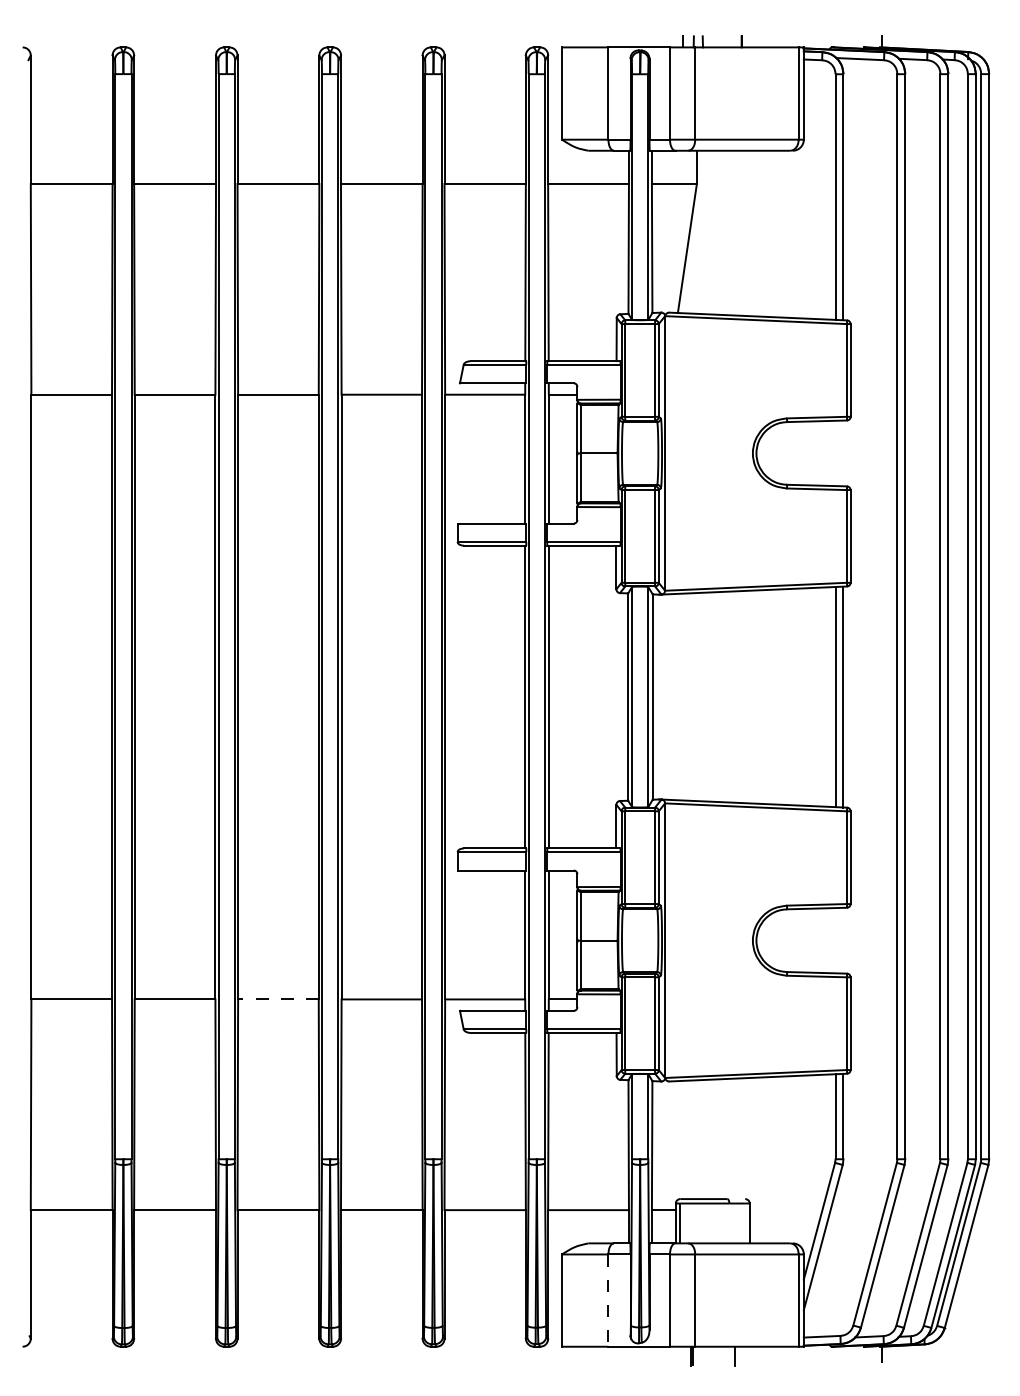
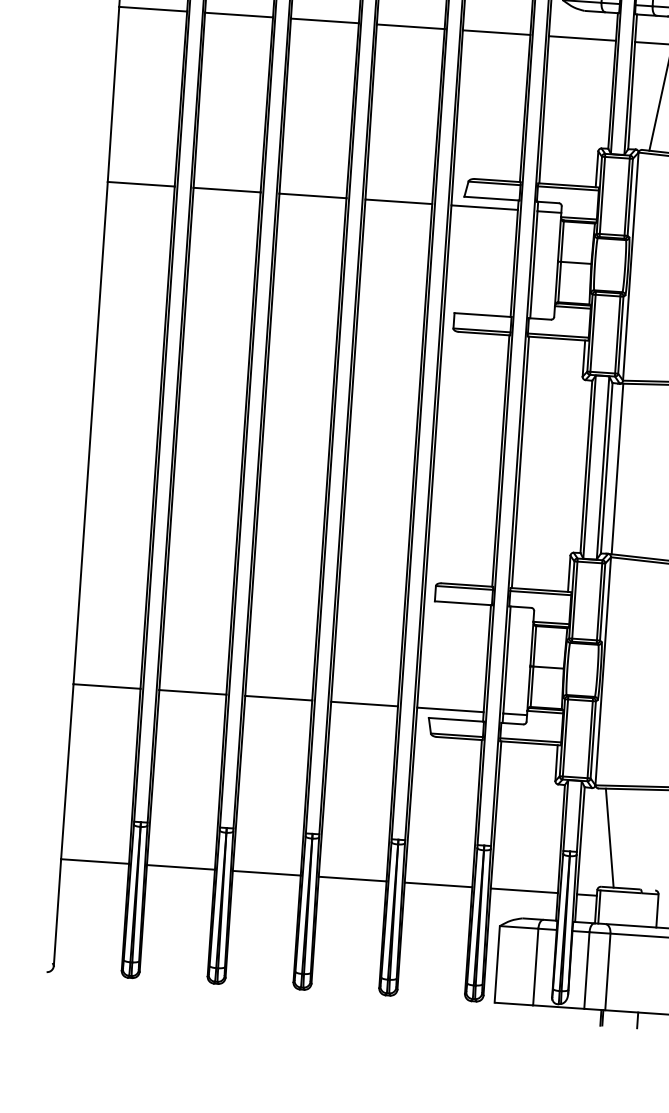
line: (665, 696) -> (617, 468), added
line: (277, 999) -> (277, 698), dashed -> solid
line: (686, 1140) -> (609, 838), added
line: (608, 1301) -> (535, 967), dashed -> solid

